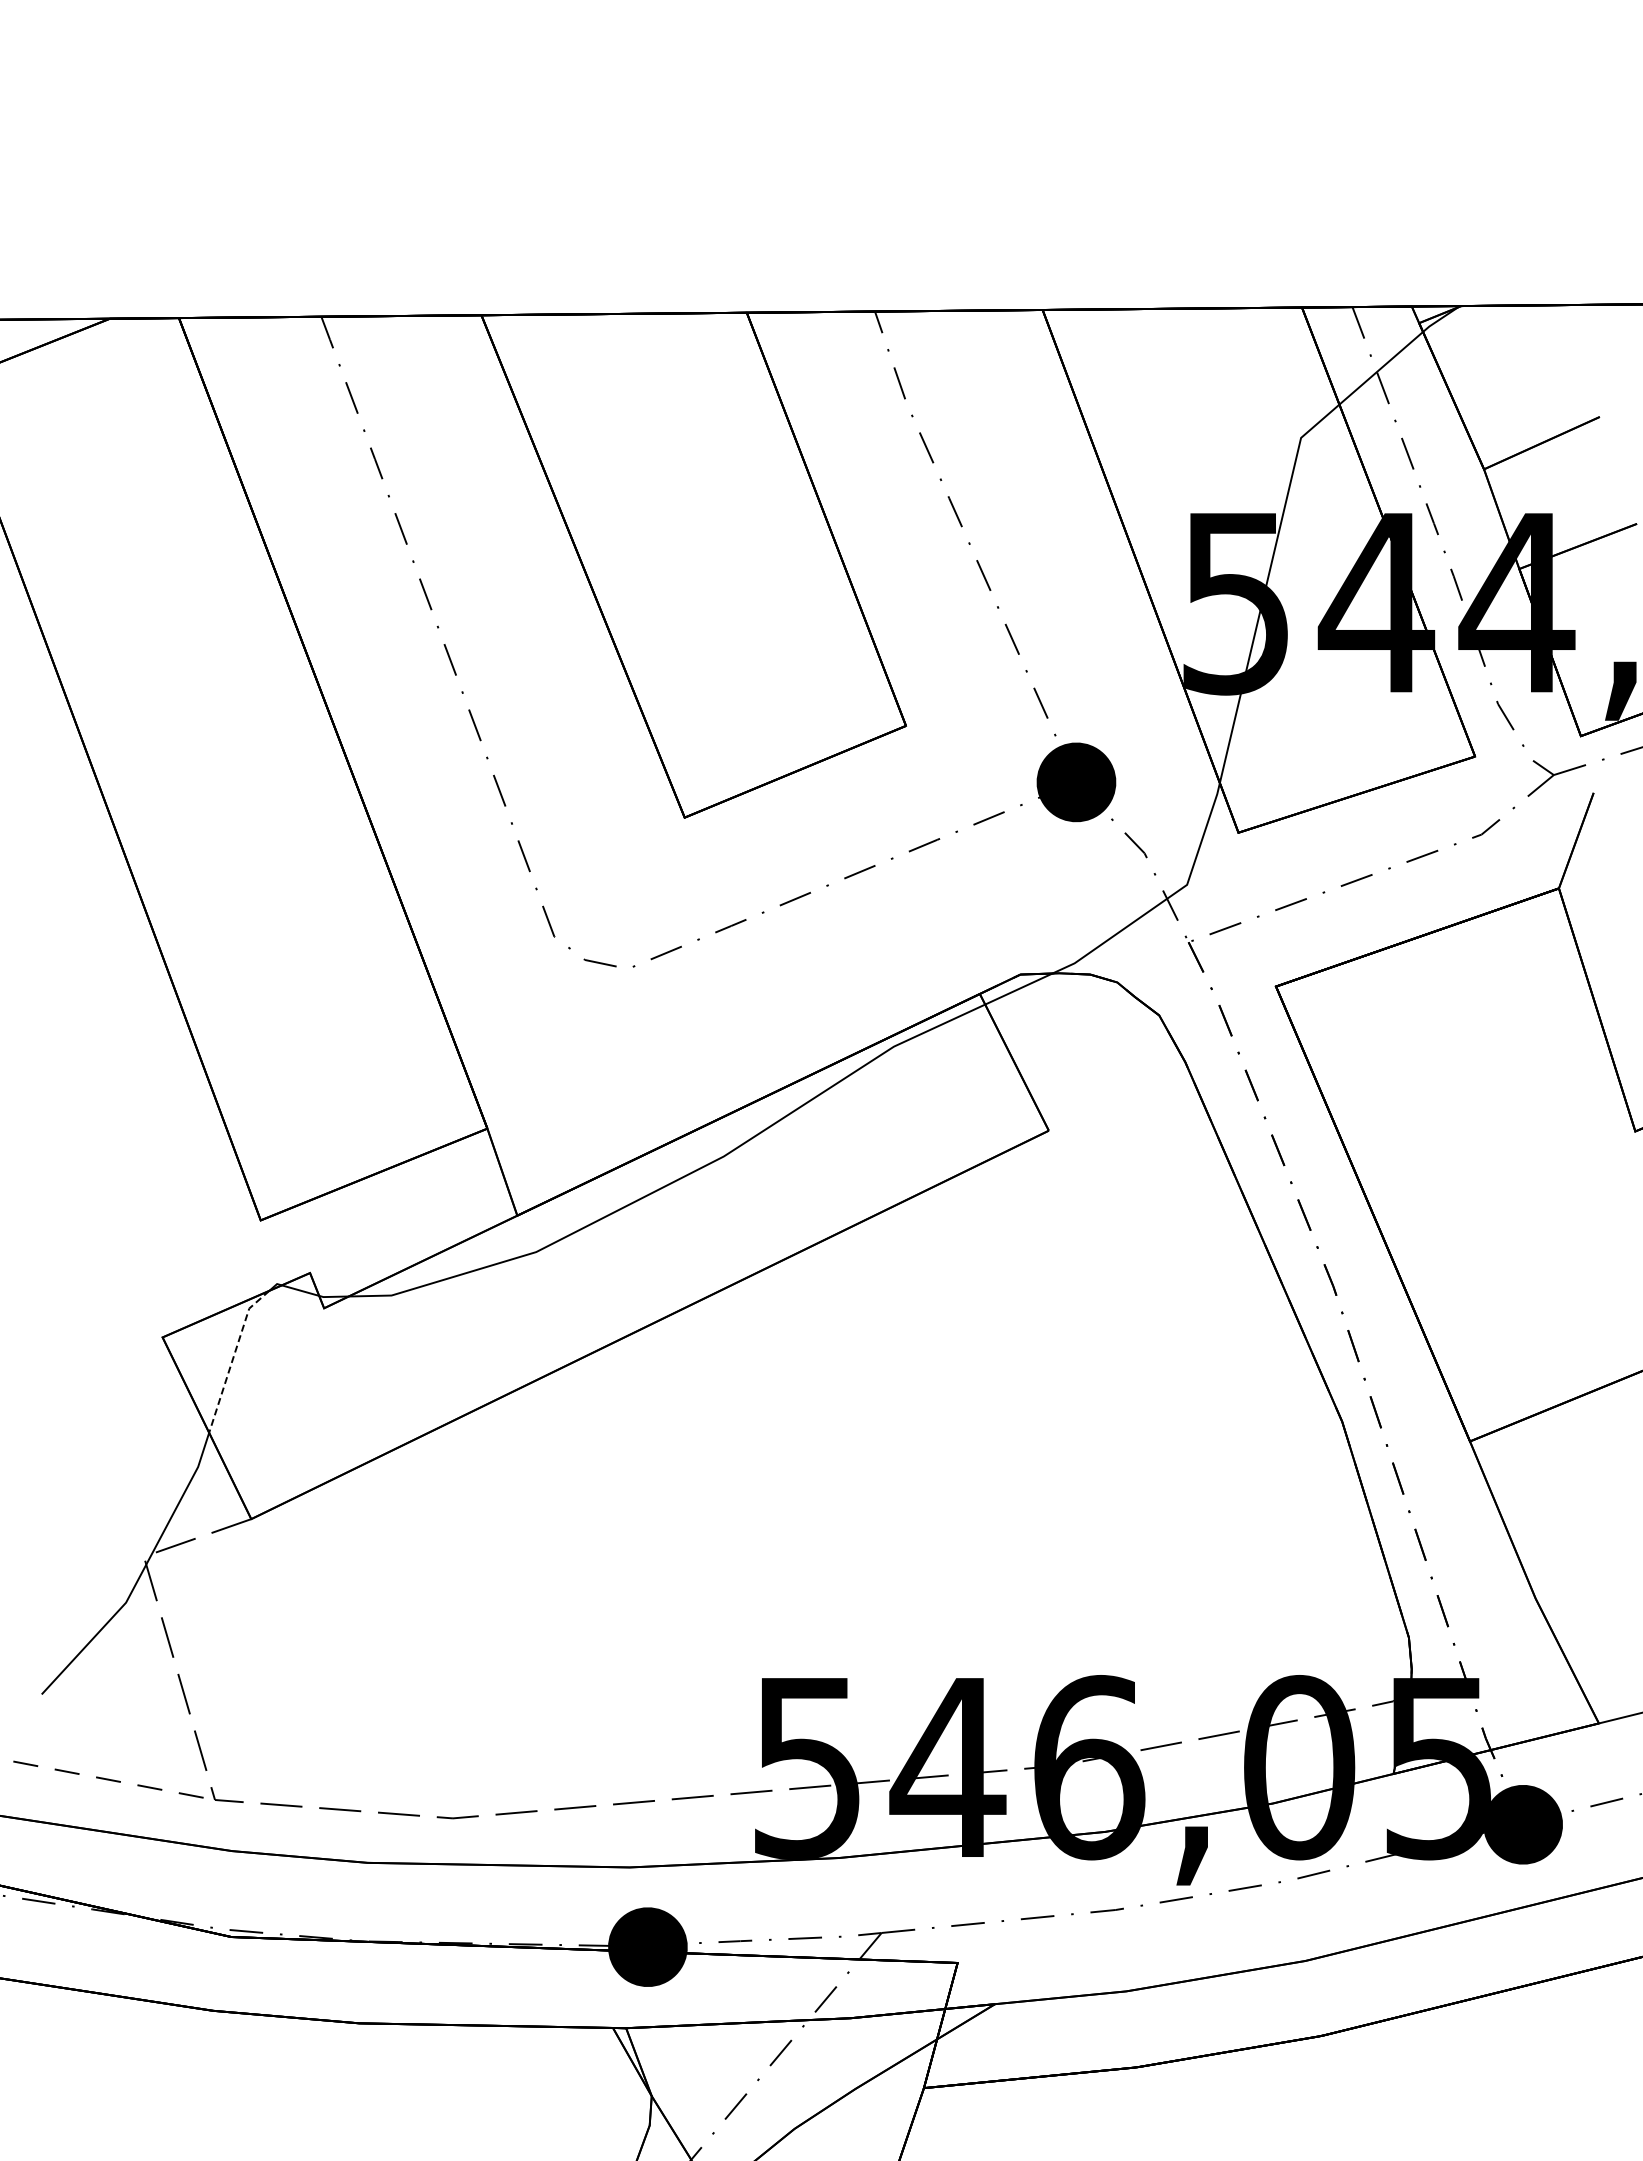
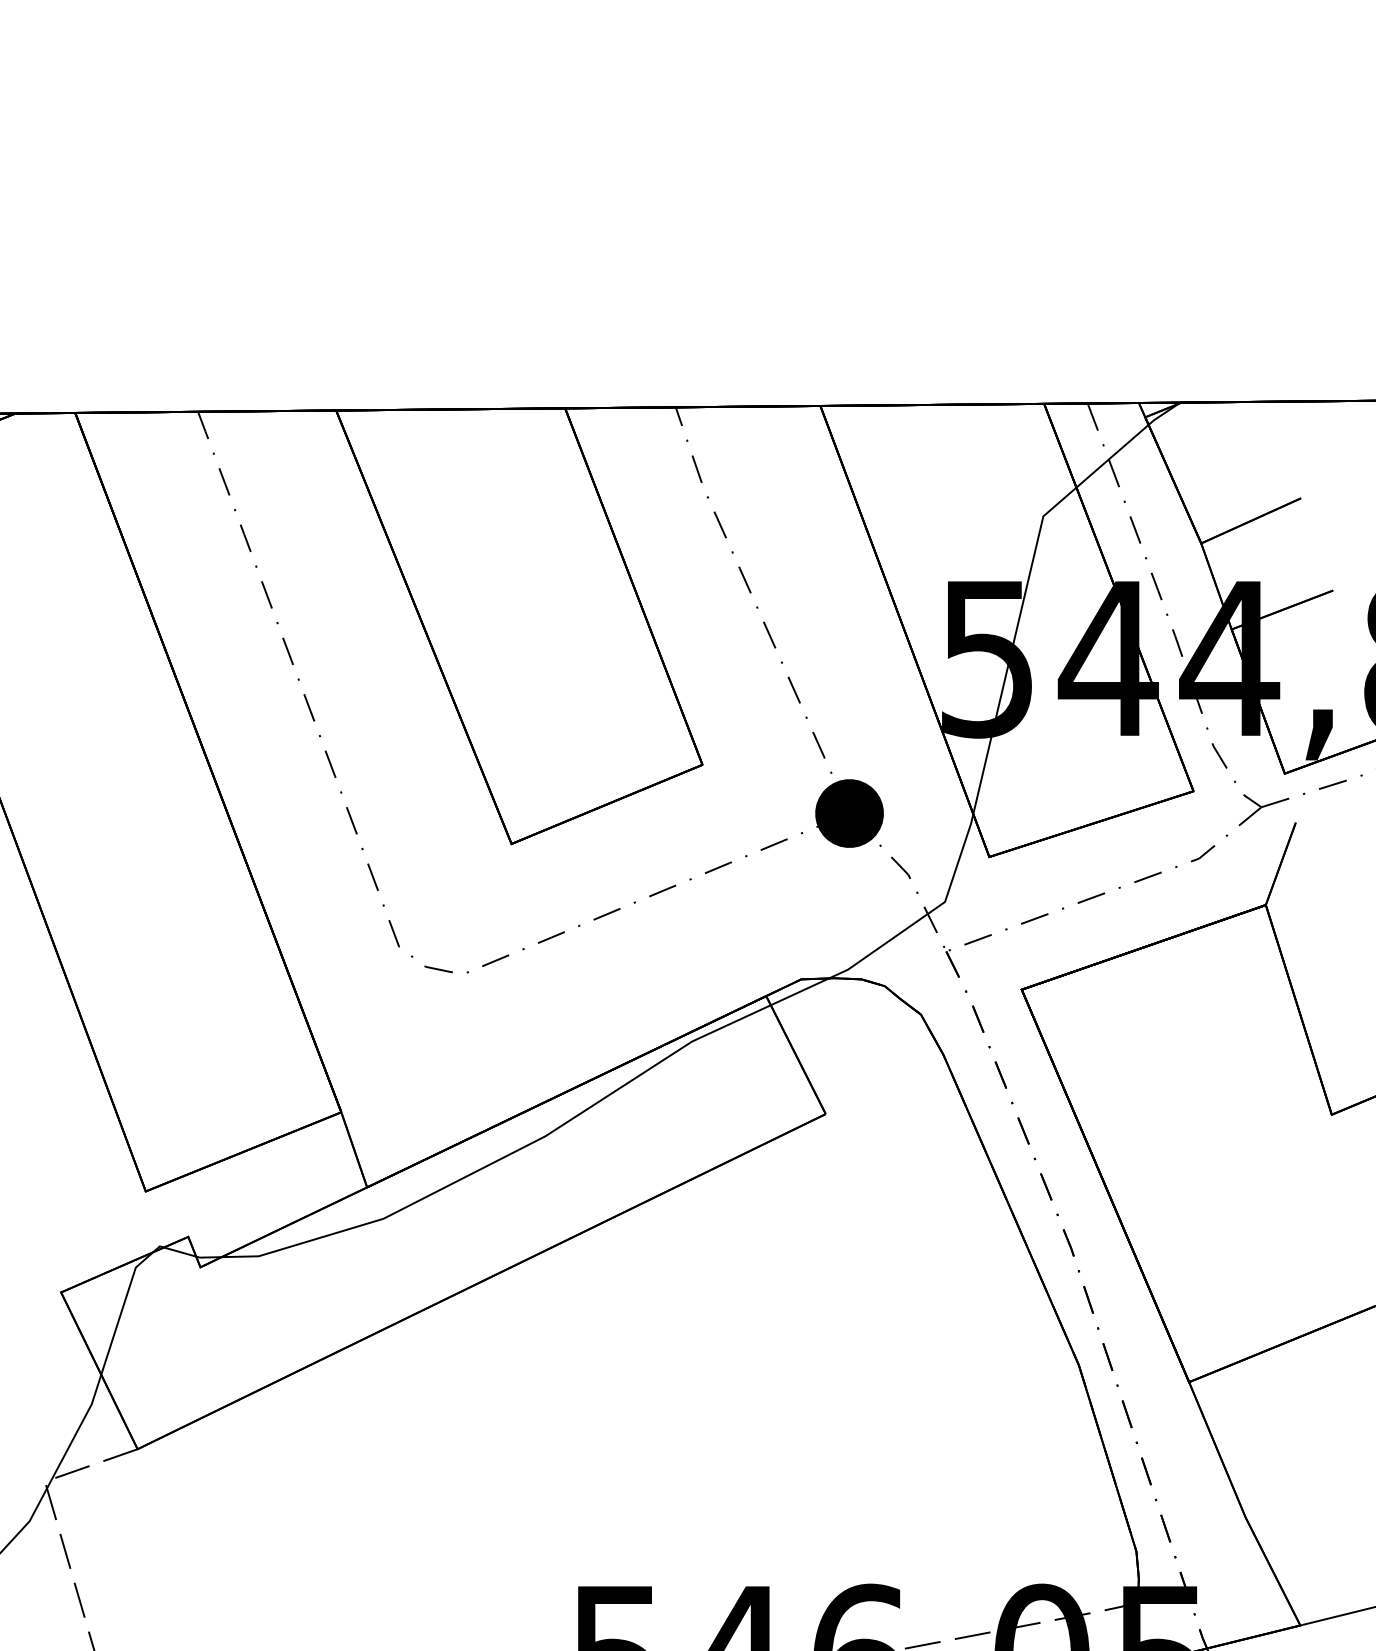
line: (233, 1357) -> (122, 1309), dashed -> solid

